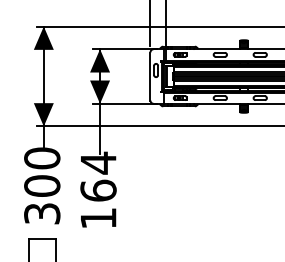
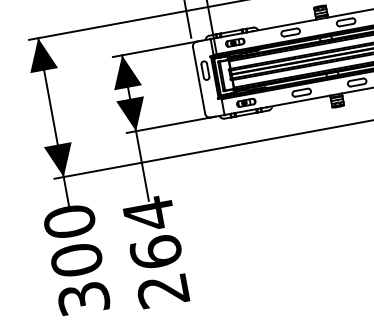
text: (98, 218) -> (163, 290), 164 -> 264

